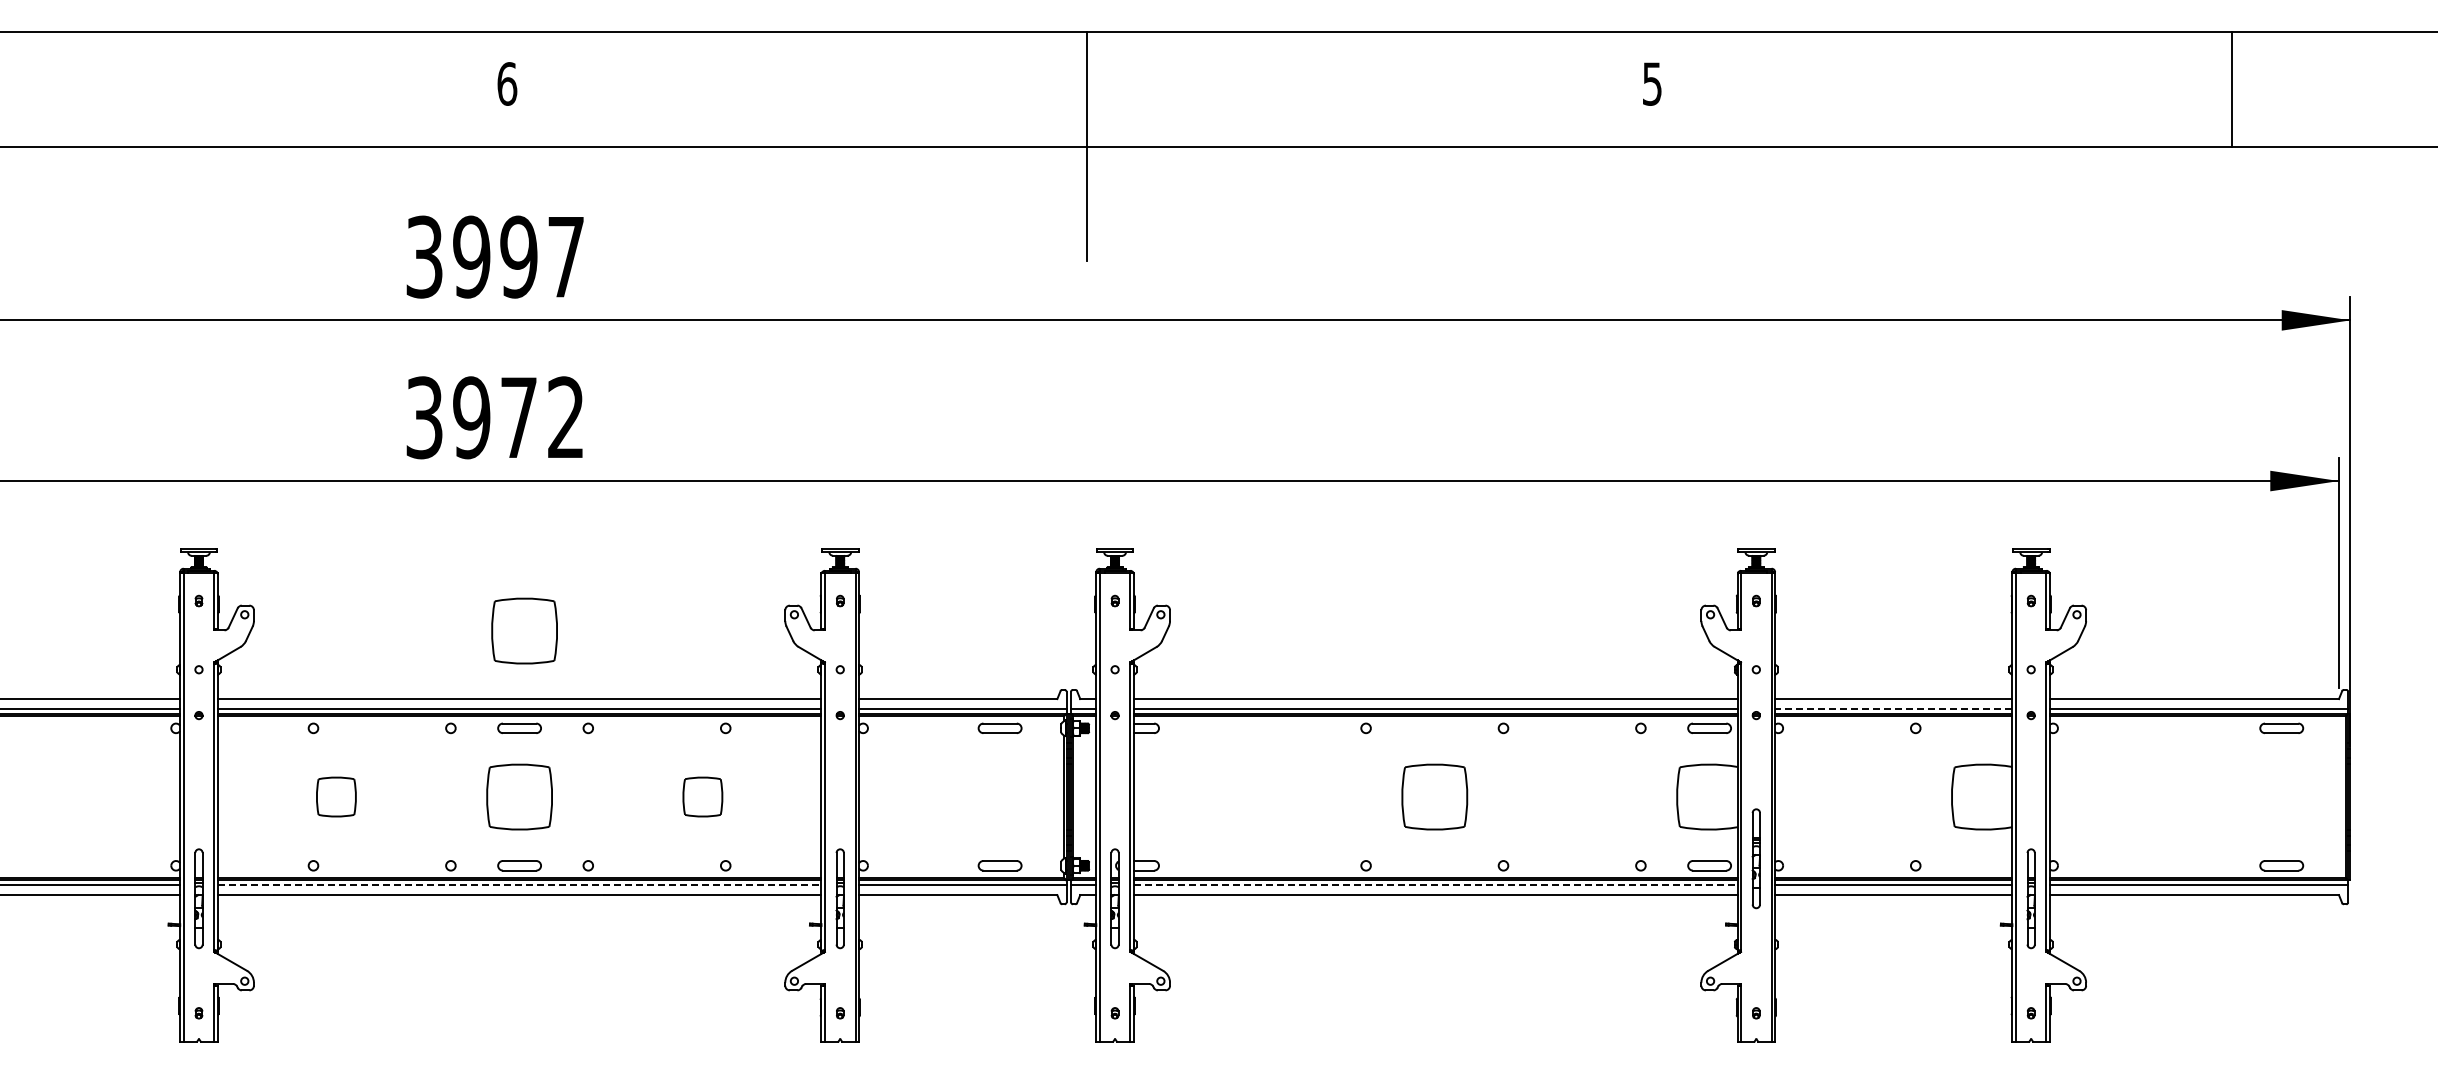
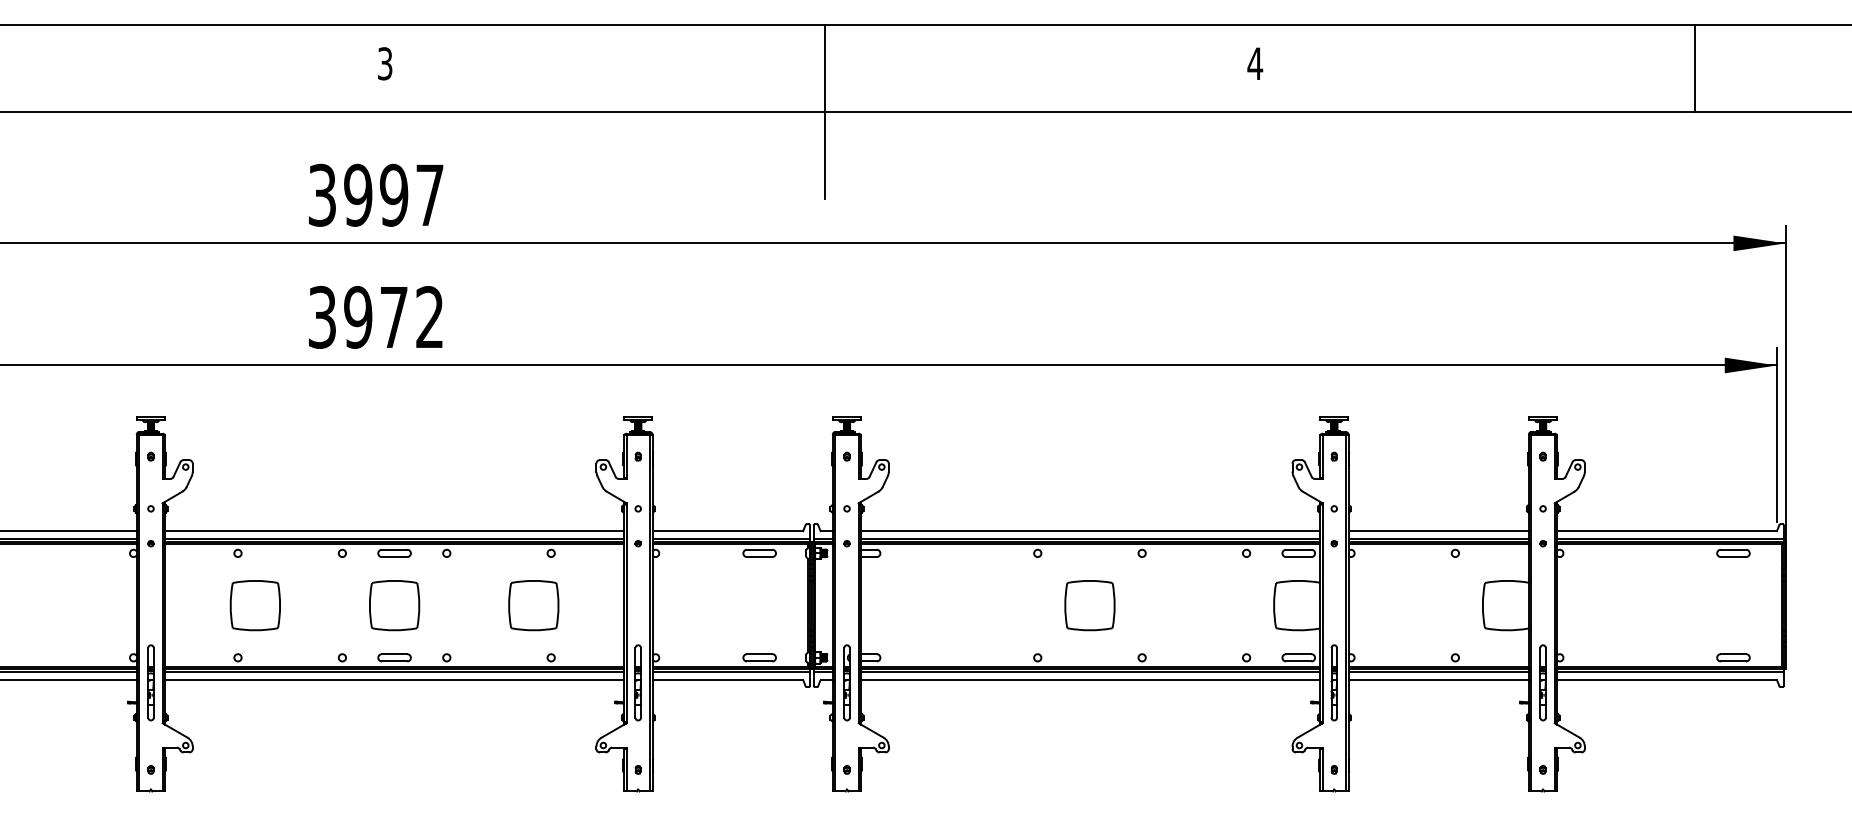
text: (507, 83) -> (385, 63), 6 -> 3
text: (1652, 83) -> (1255, 63), 5 -> 4
part: (524, 630) -> (398, 479), removed
line: (1893, 709) -> (1438, 539), dashed -> solid
part: (336, 796) -> (255, 605), size x1.67
part: (702, 796) -> (533, 605), size x1.67
part: (1755, 858) -> (1333, 682), moved
line: (519, 884) -> (394, 672), dashed -> solid
line: (1435, 884) -> (1090, 672), dashed -> solid

